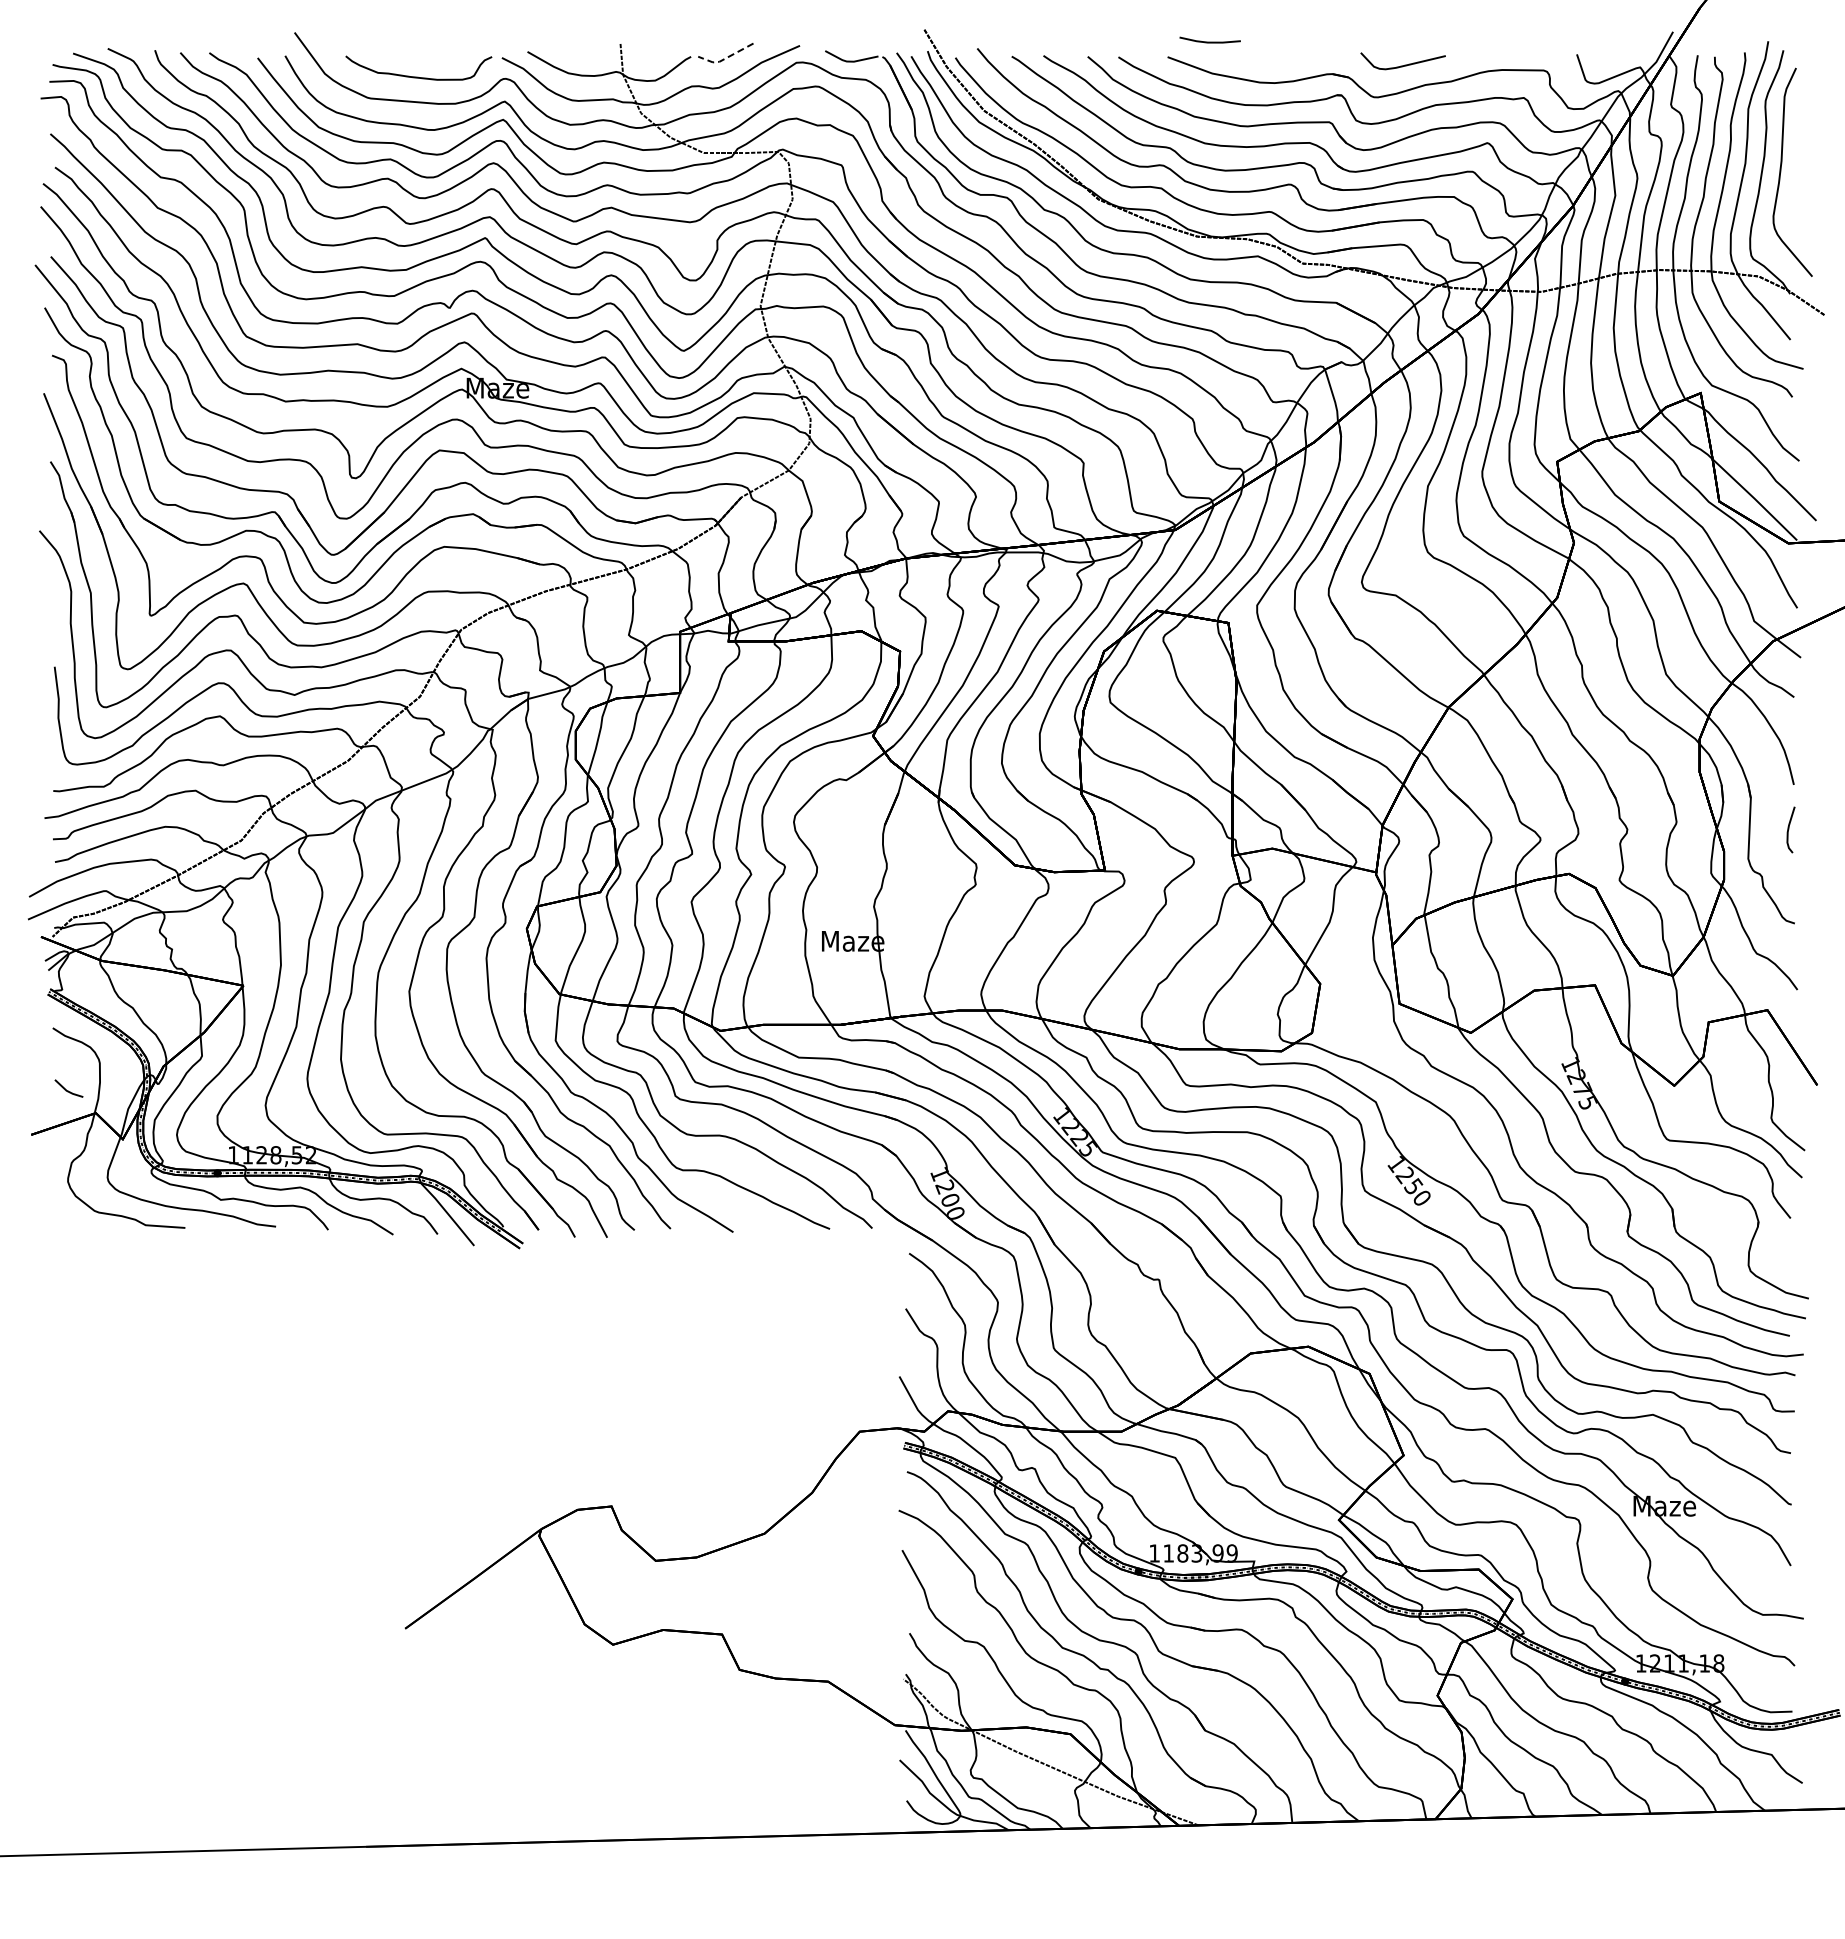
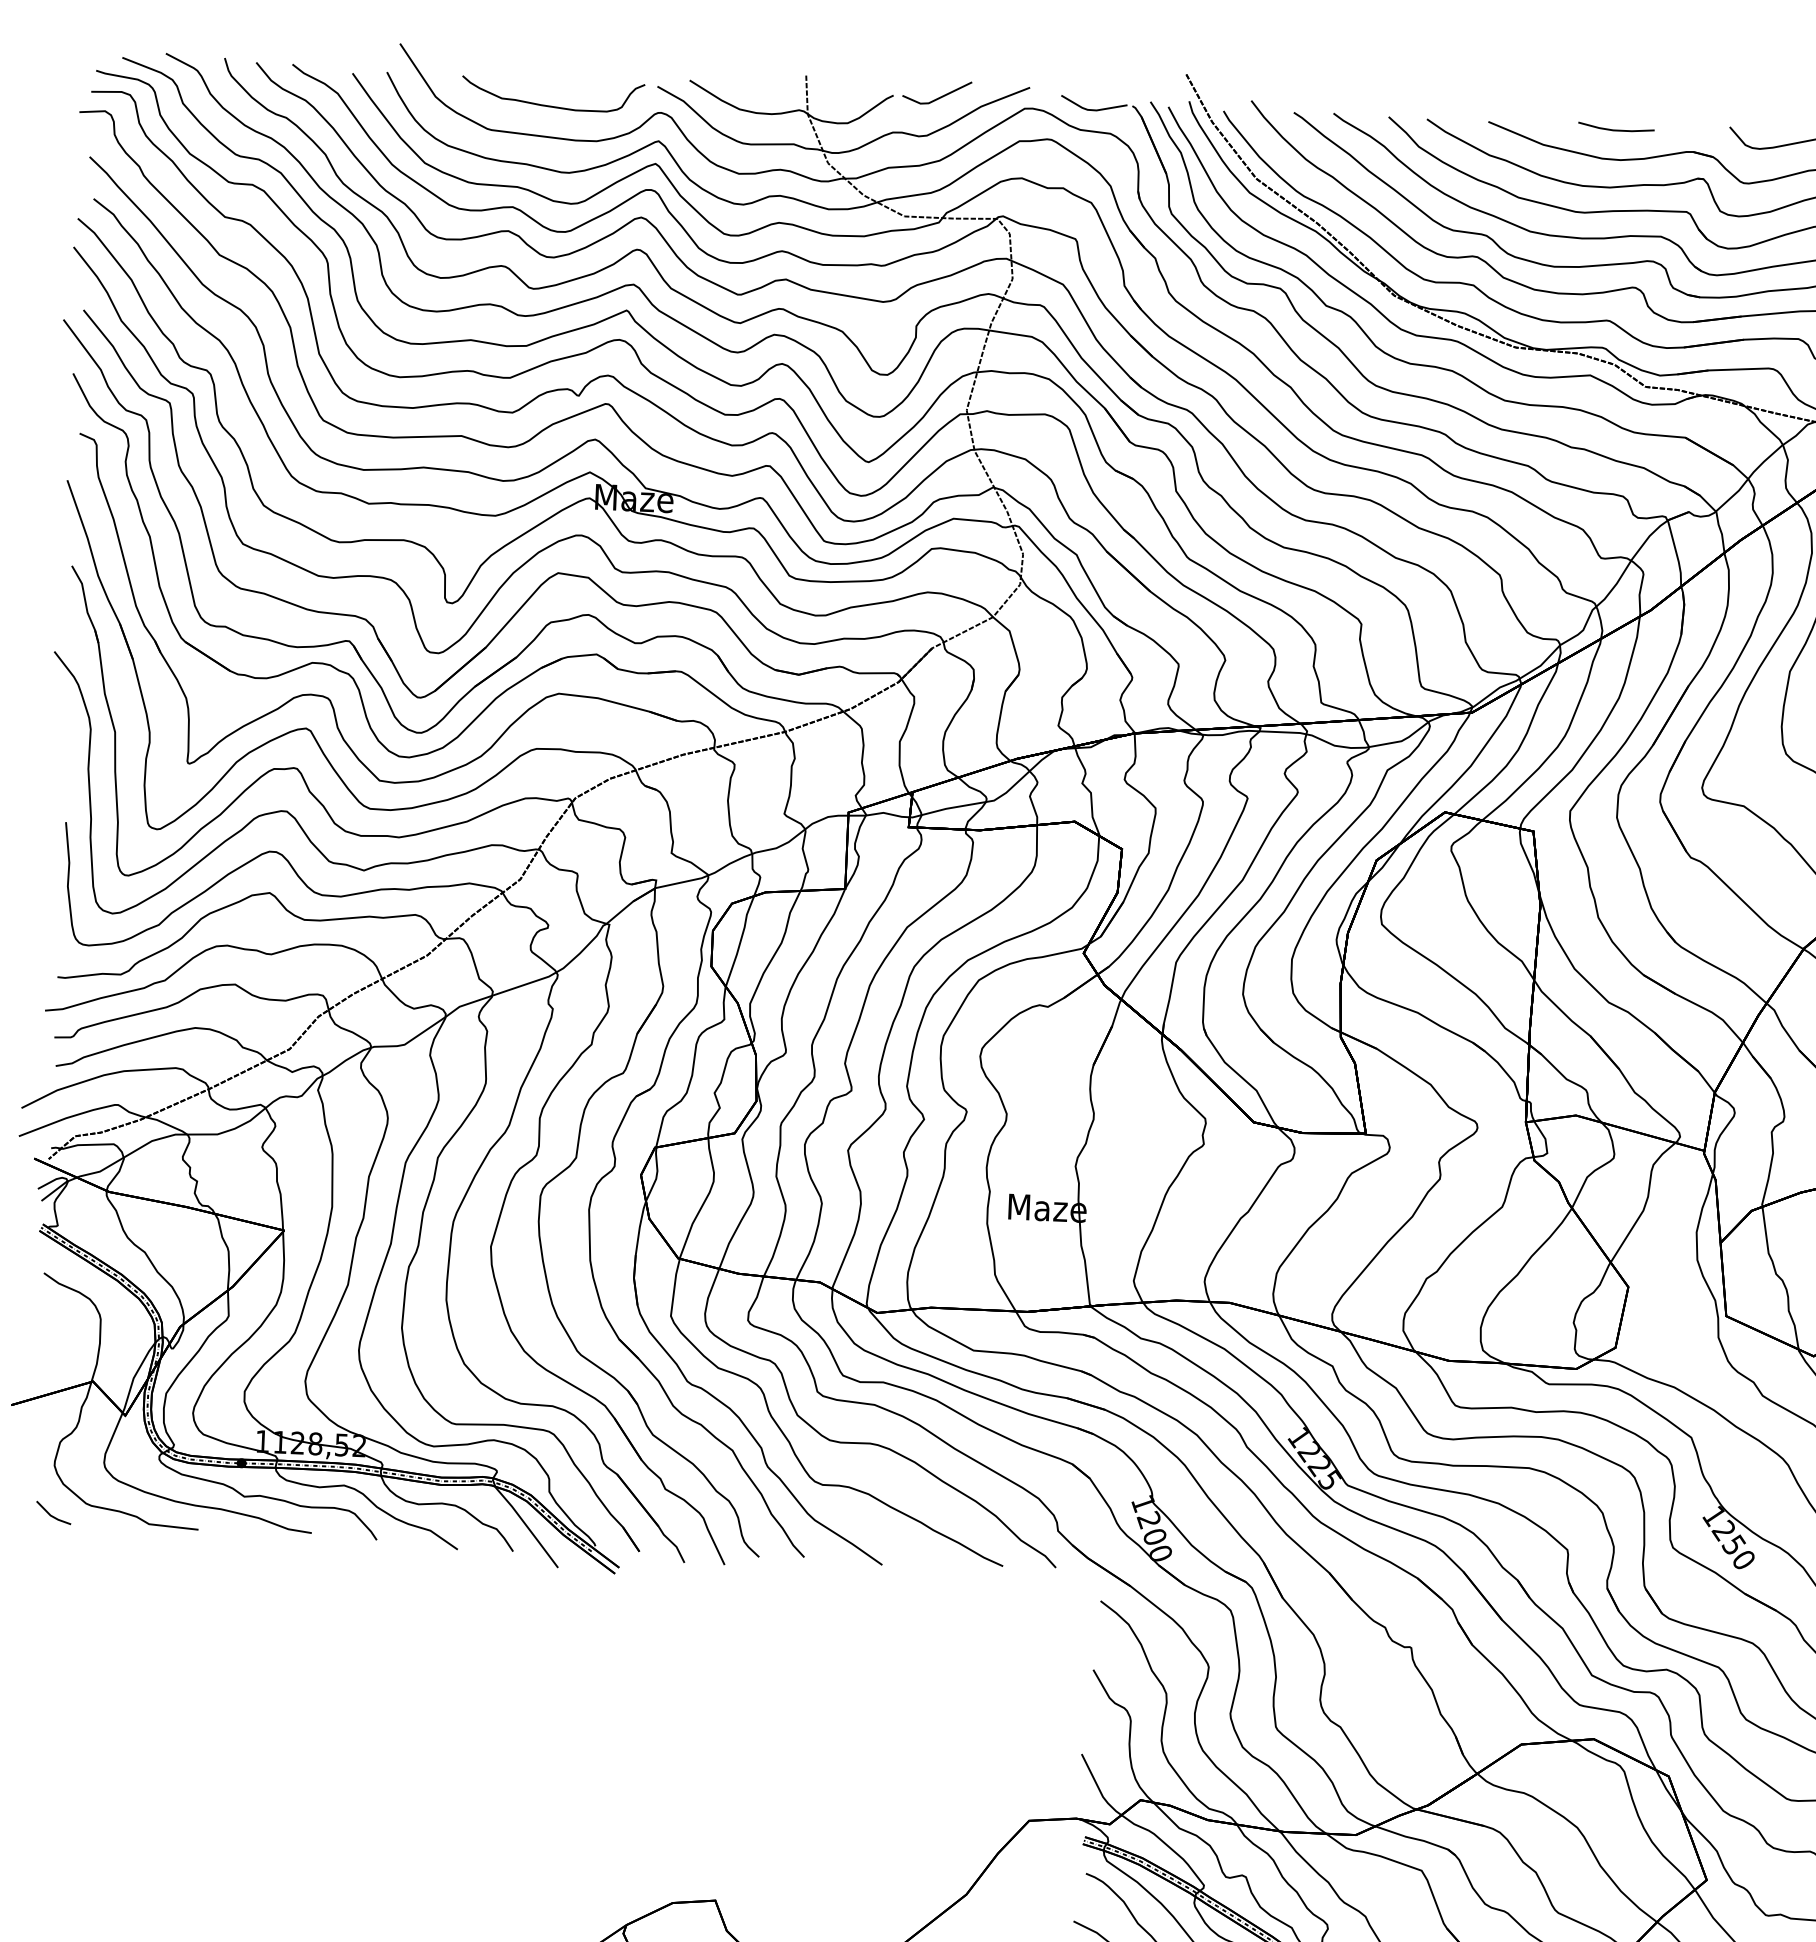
line: (1209, 41) -> (1615, 129), moved
line: (725, 58) -> (936, 99), dashed -> solid
line: (68, 1090) -> (52, 1515), moved

